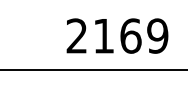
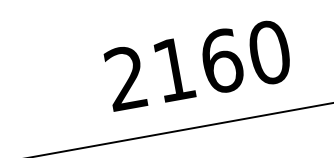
text: (157, 35) -> (268, 51), 2169 -> 2160

